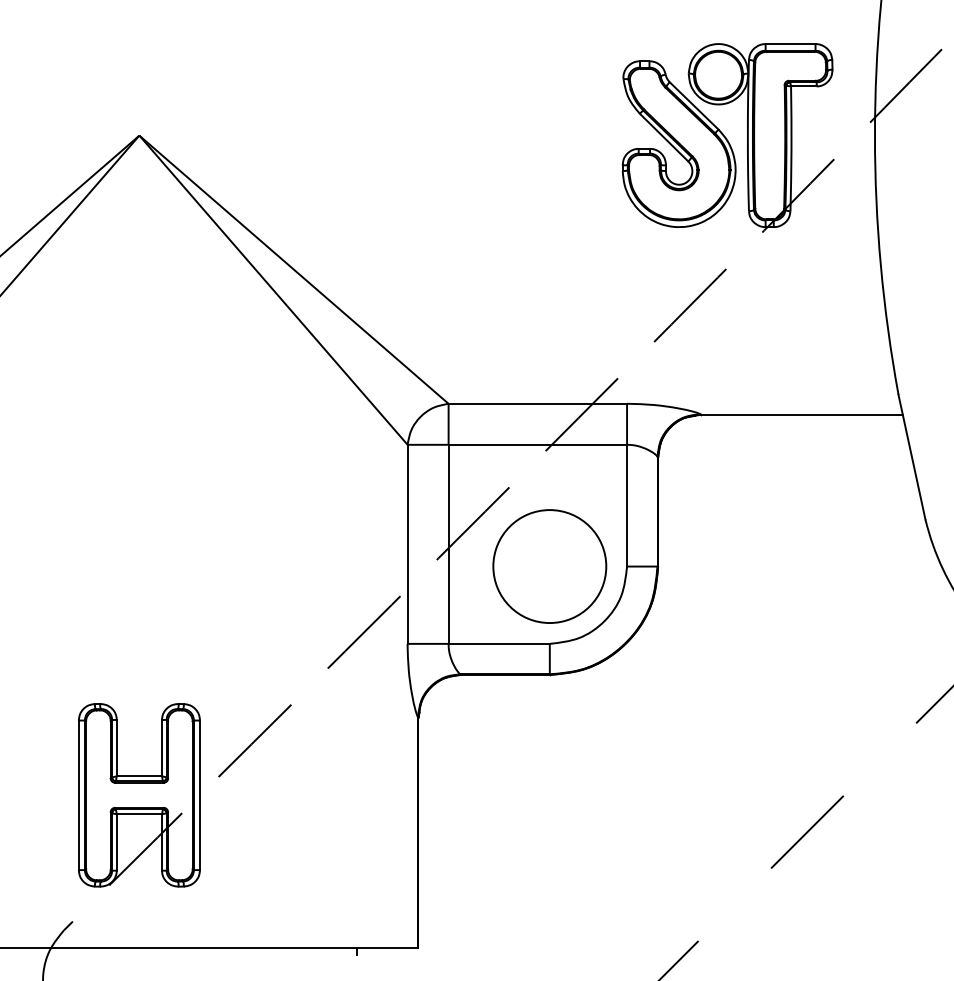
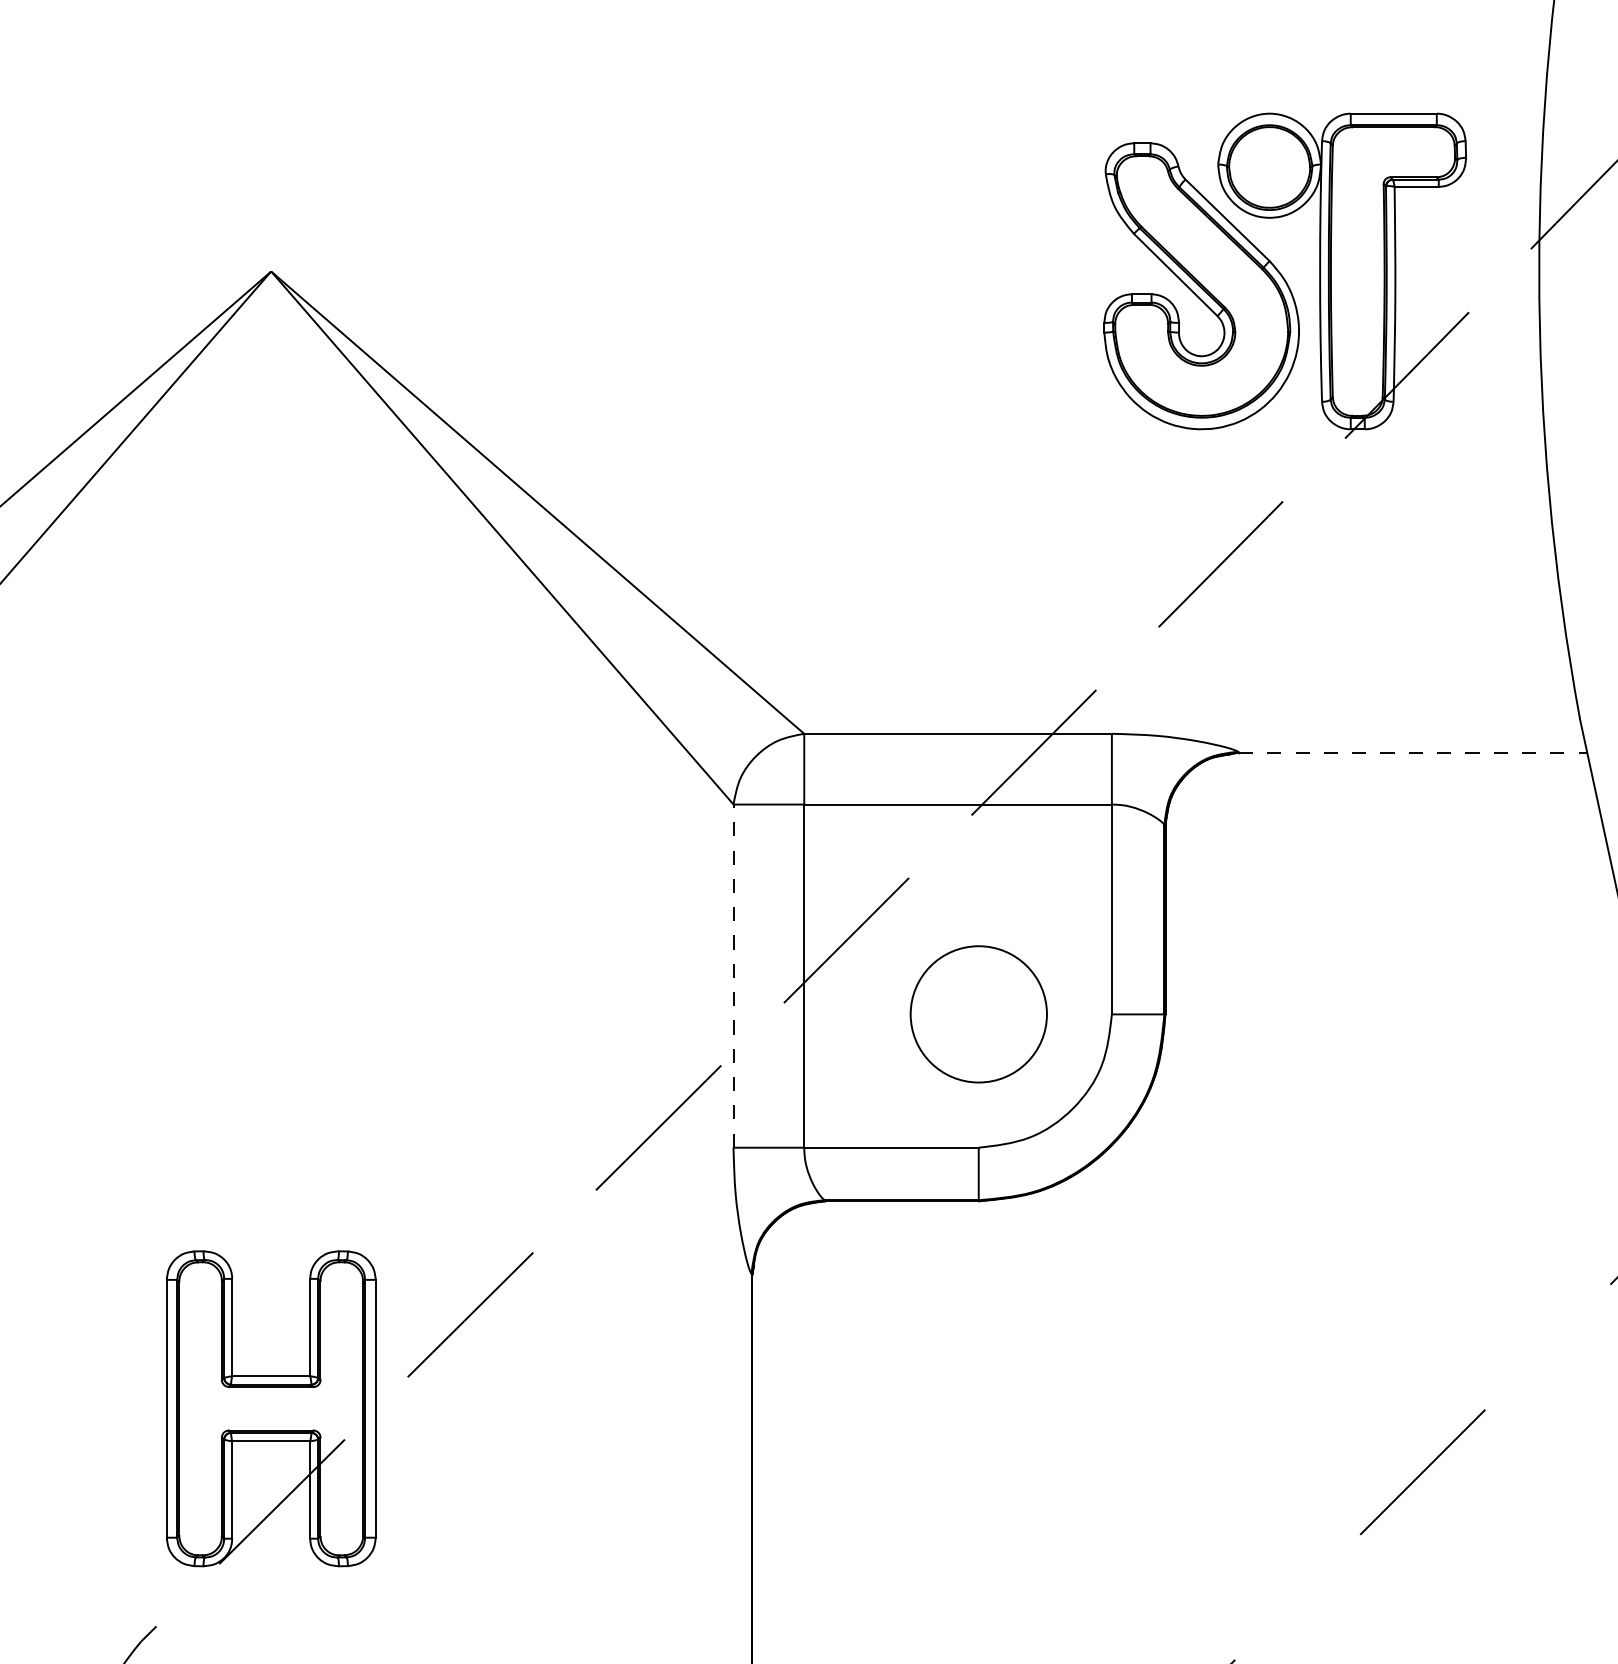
line: (802, 414) -> (1414, 752), solid -> dashed
line: (407, 544) -> (733, 976), solid -> dashed
circle: (549, 566) -> (978, 1014), size x0.7

